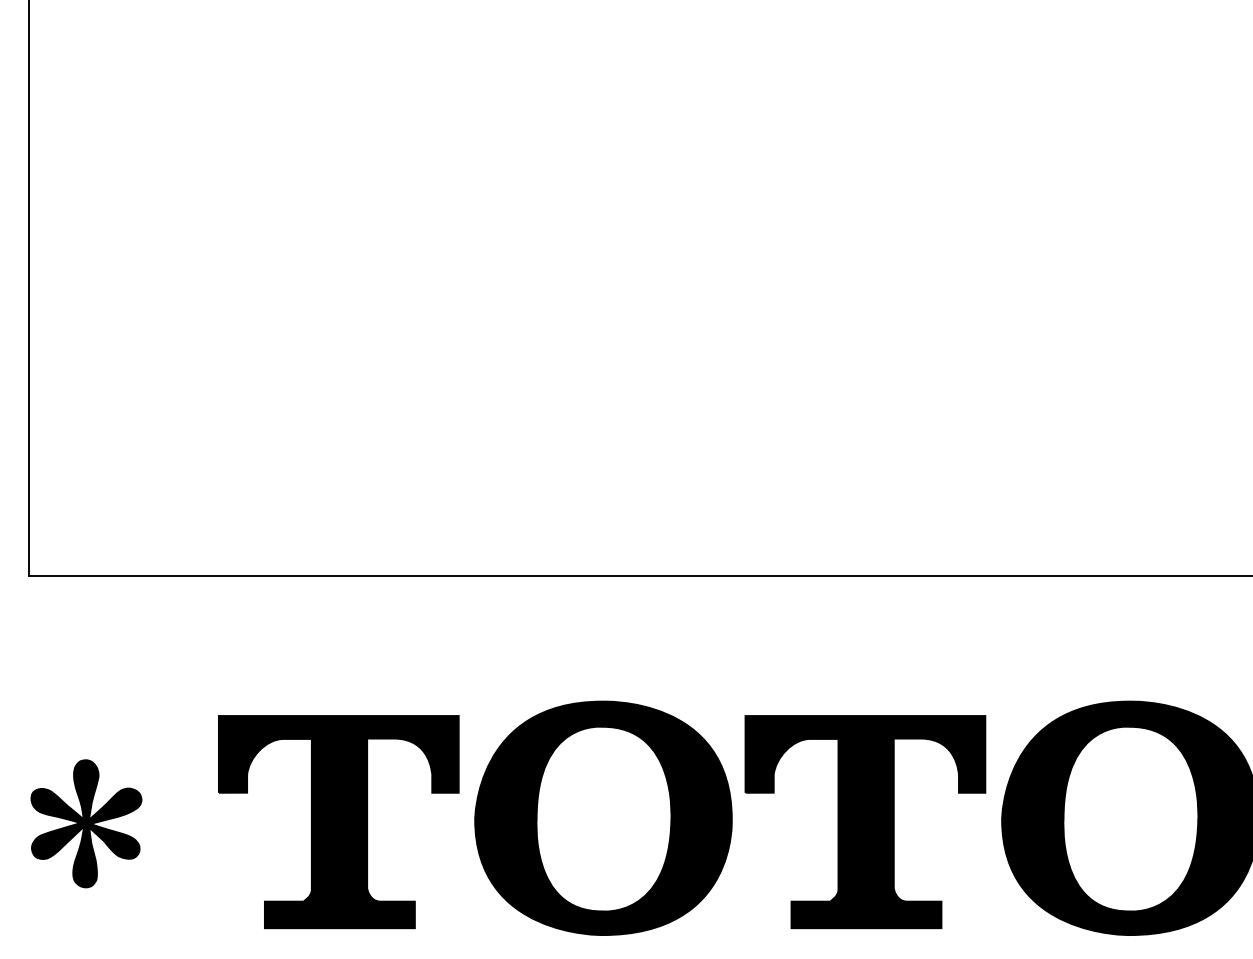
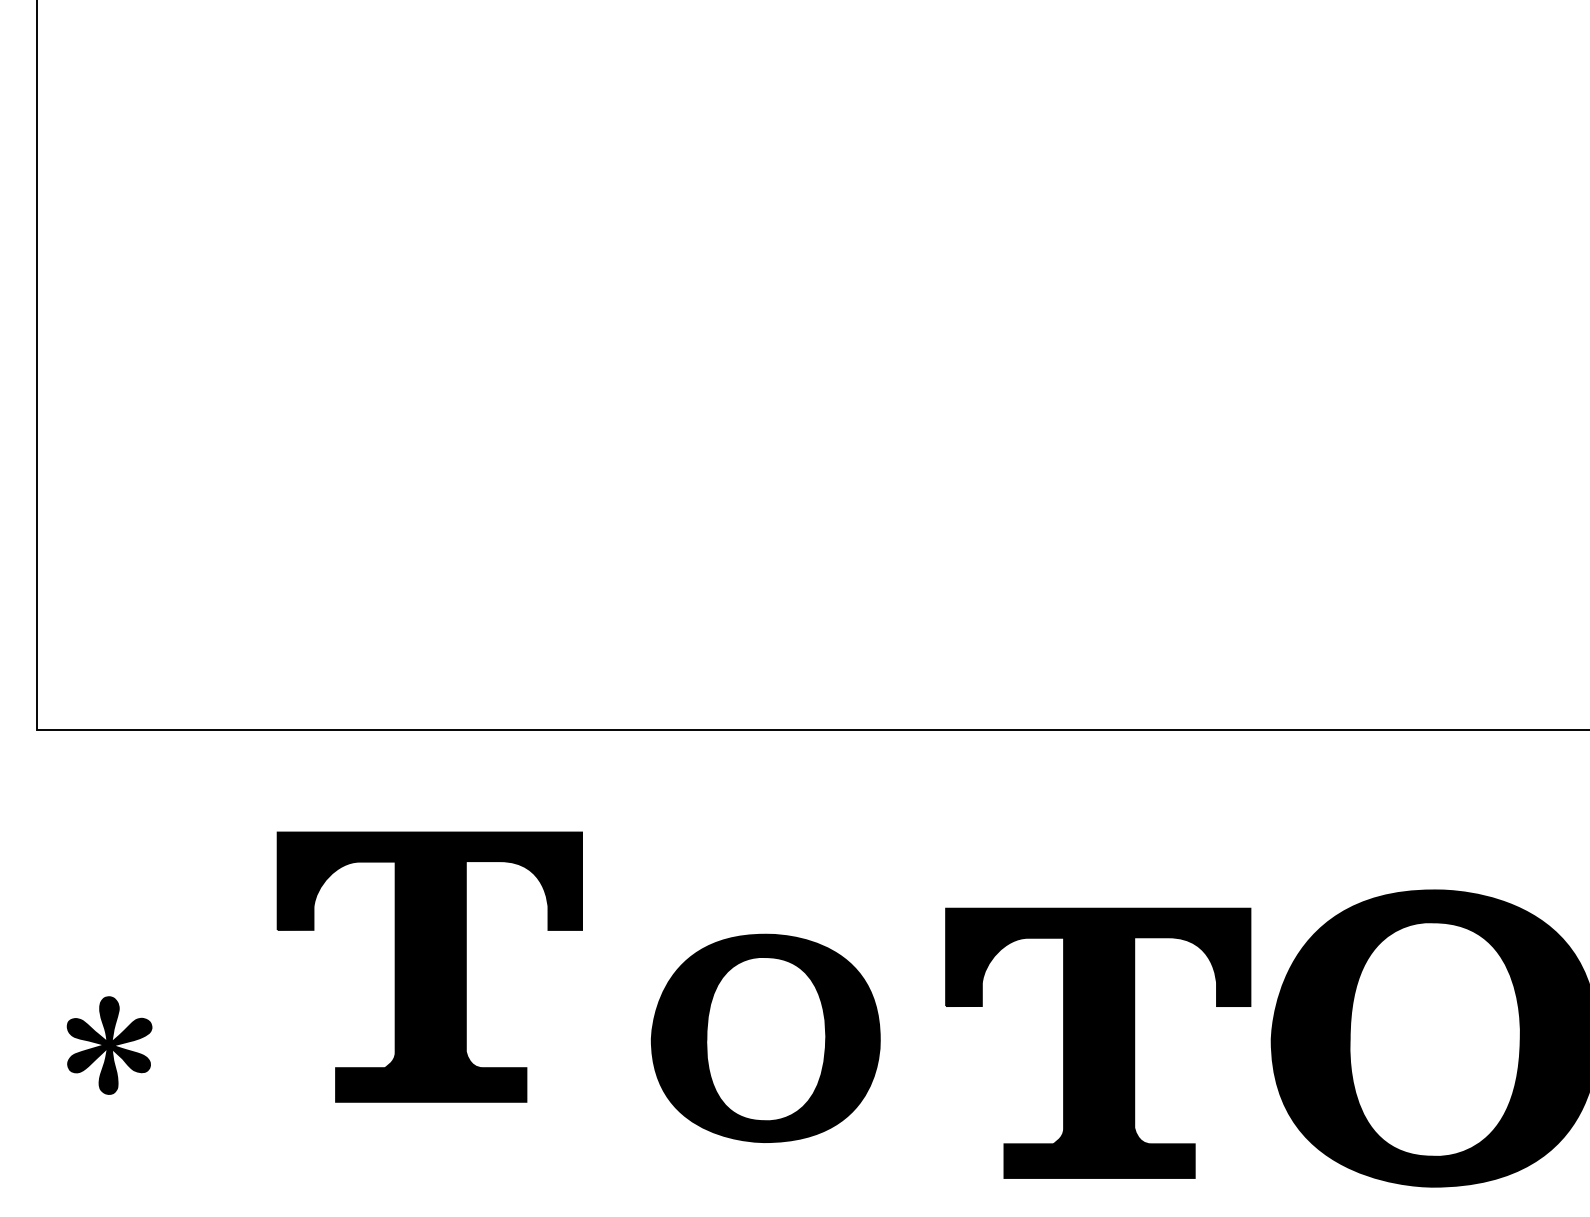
part: (603, 817) -> (765, 1037), size x0.7
part: (338, 822) -> (429, 967), moved
part: (86, 823) -> (109, 1045), size x0.6

